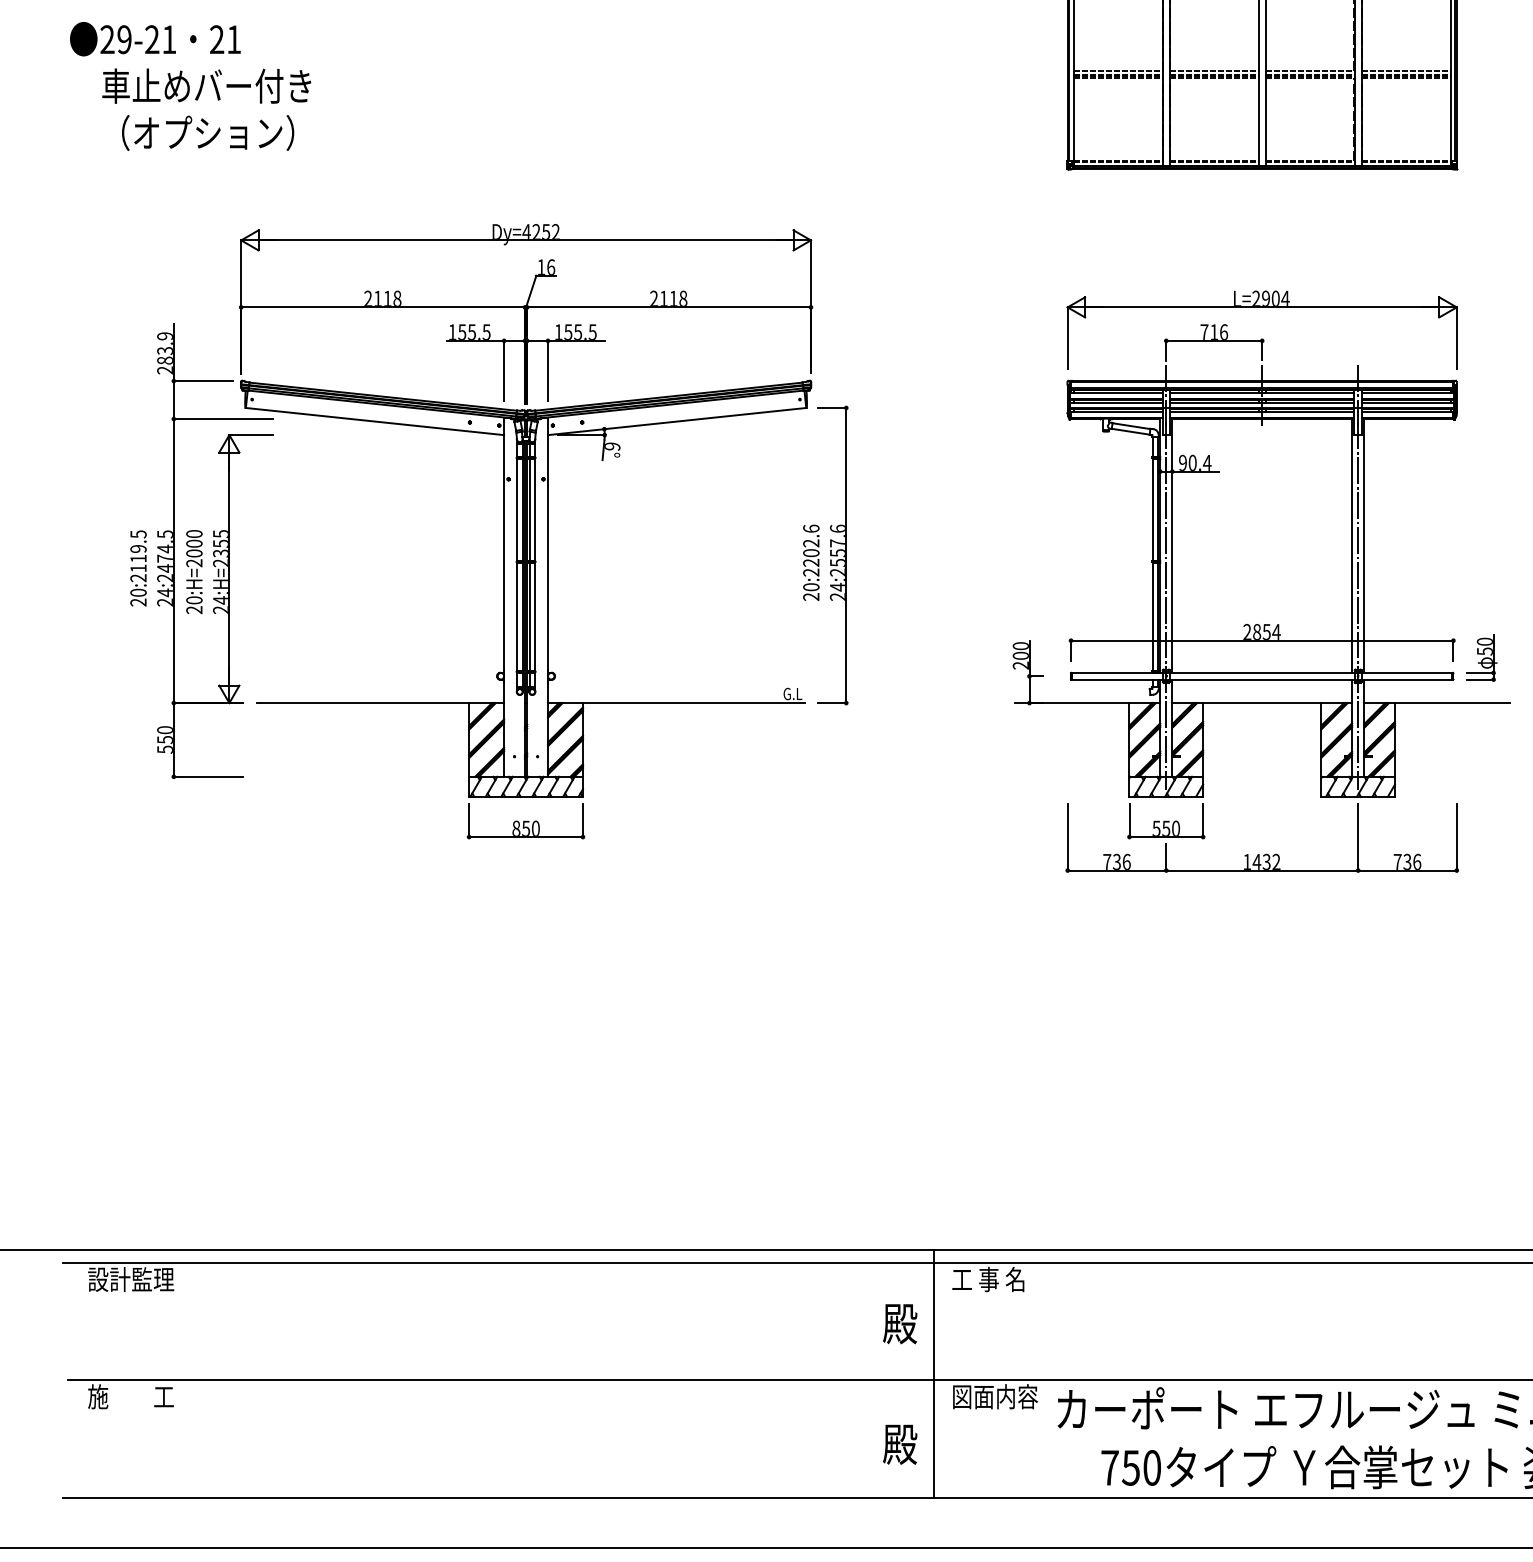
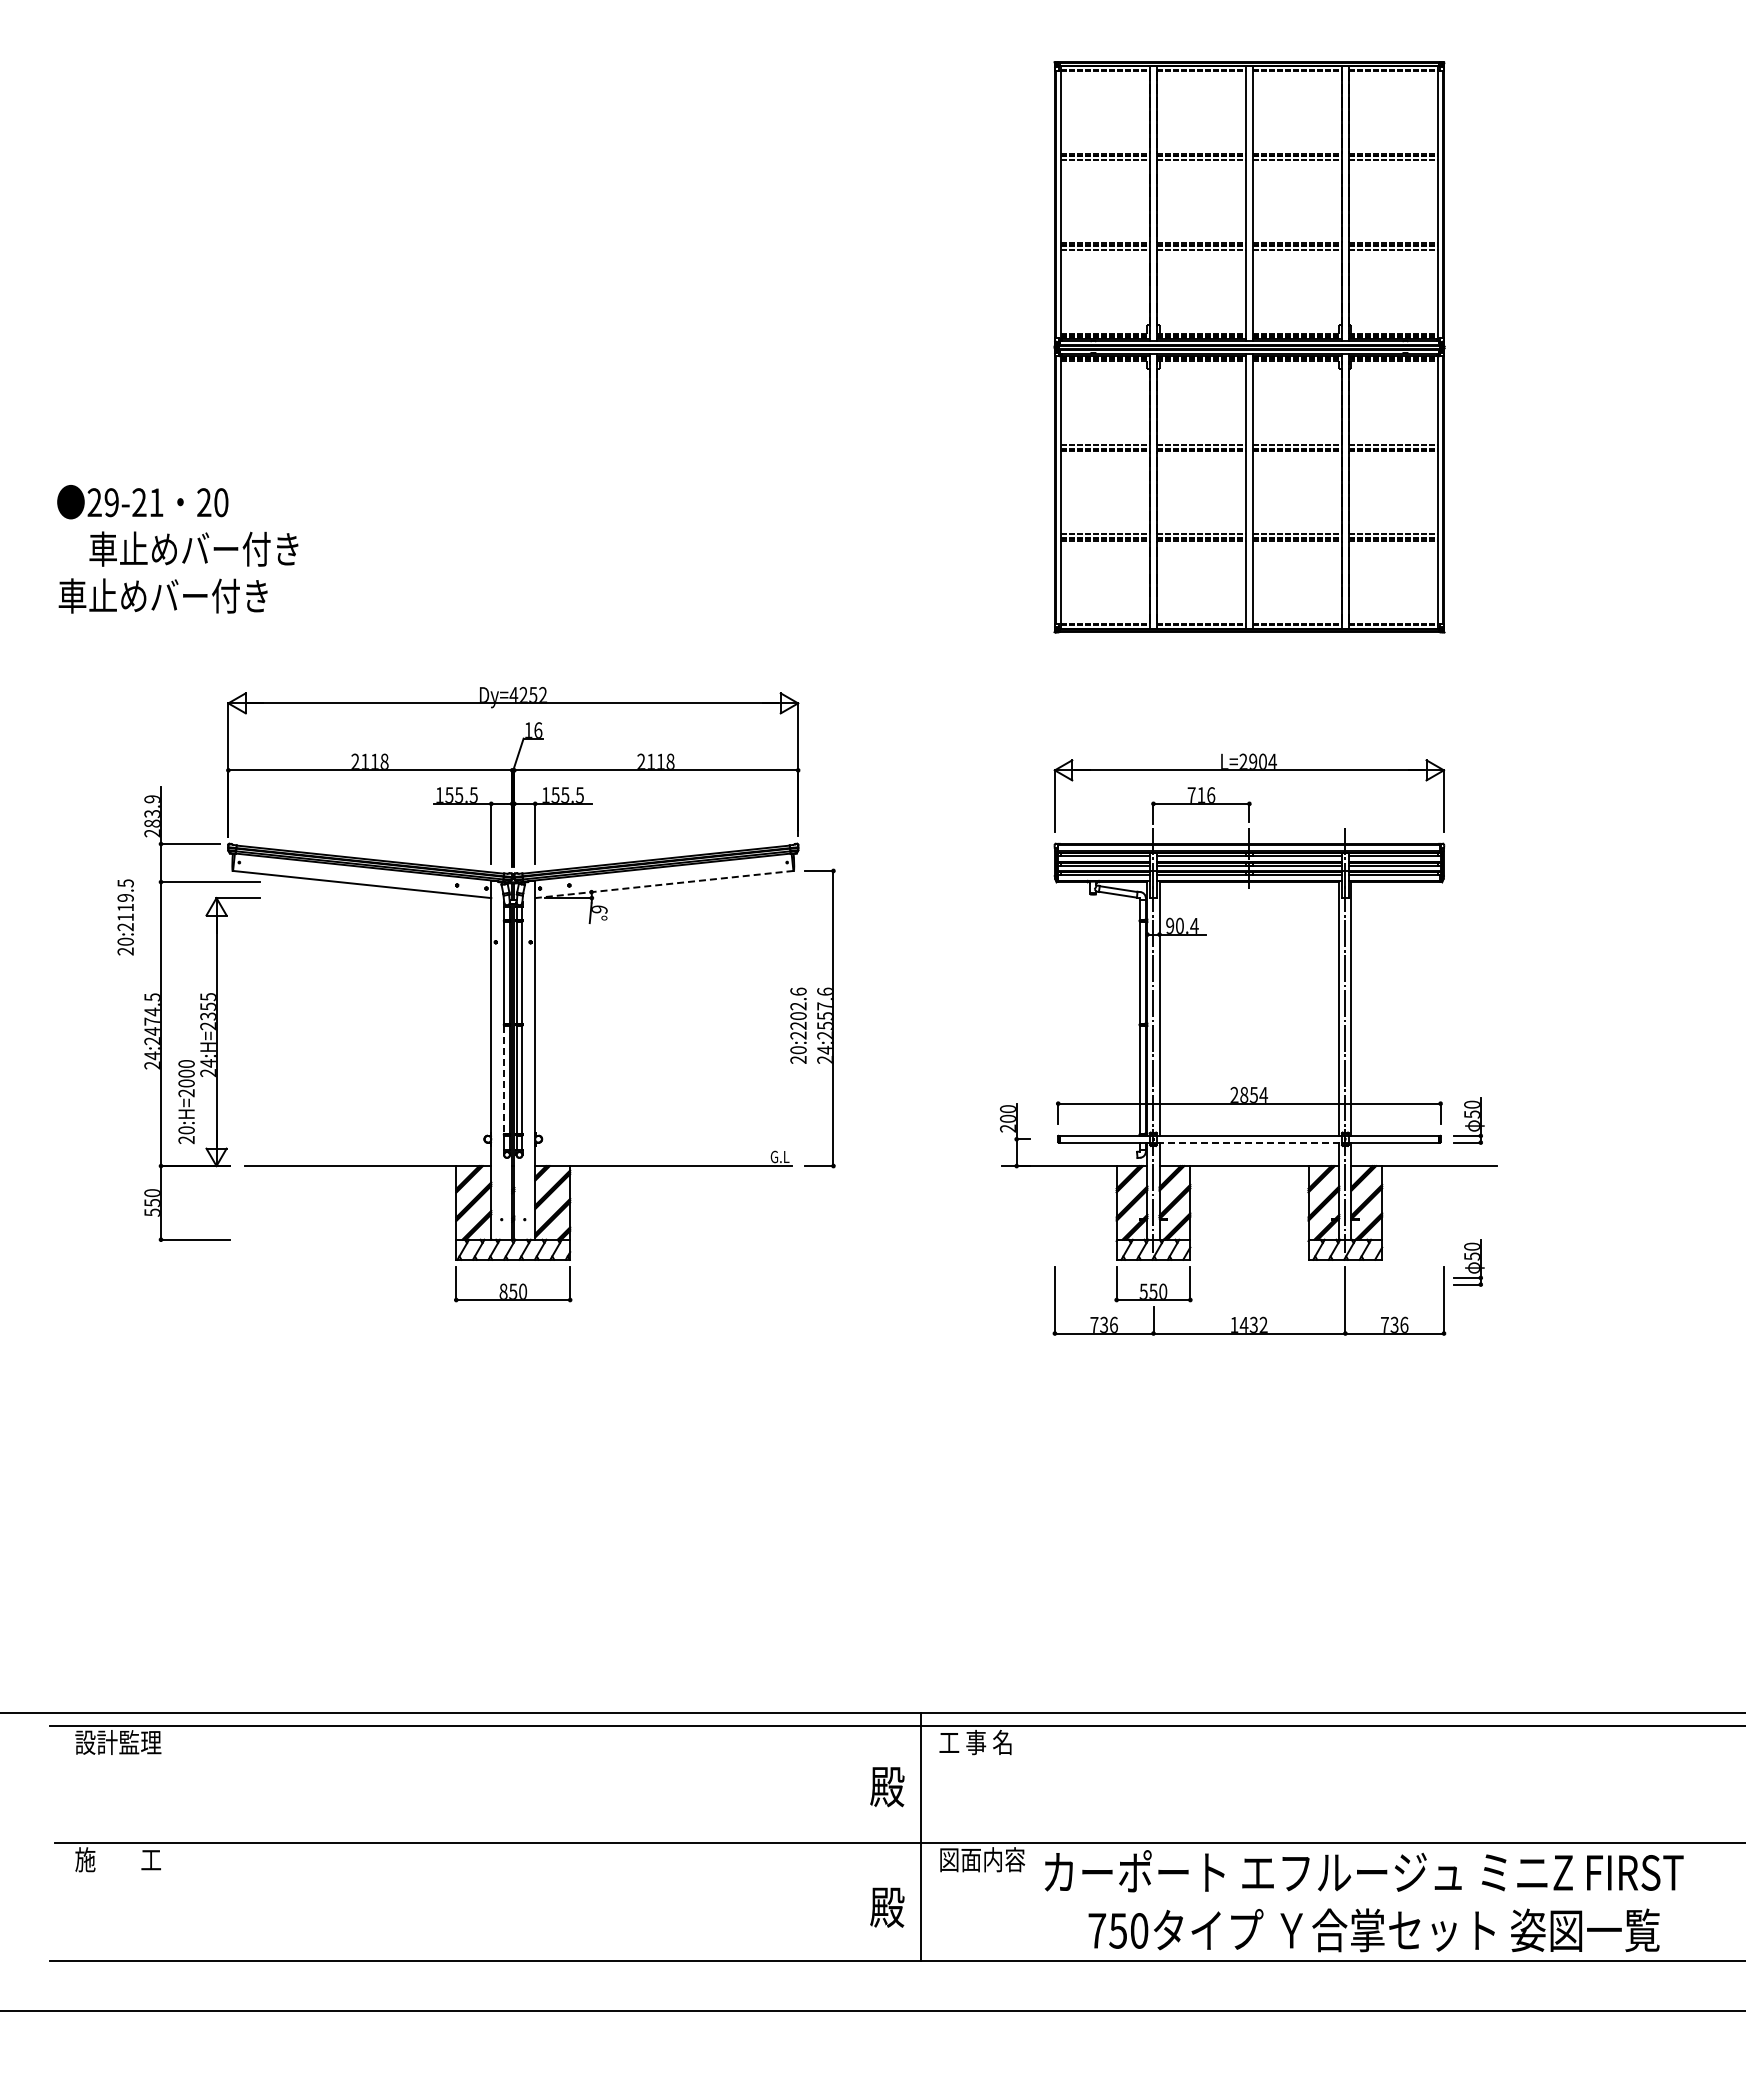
text: (234, 39) -> (221, 502), 21 -> 20
text: (182, 132) -> (169, 595), （オプション） -> 車止めバー付き
line: (677, 421) -> (664, 884), solid -> dashed
text: (138, 568) -> (125, 917), moved
text: (194, 572) -> (186, 1102), moved
line: (517, 617) -> (504, 1080), solid -> dashed
line: (1262, 679) -> (1249, 1142), solid -> dashed
part: (1481, 799) -> (1468, 1262), added

